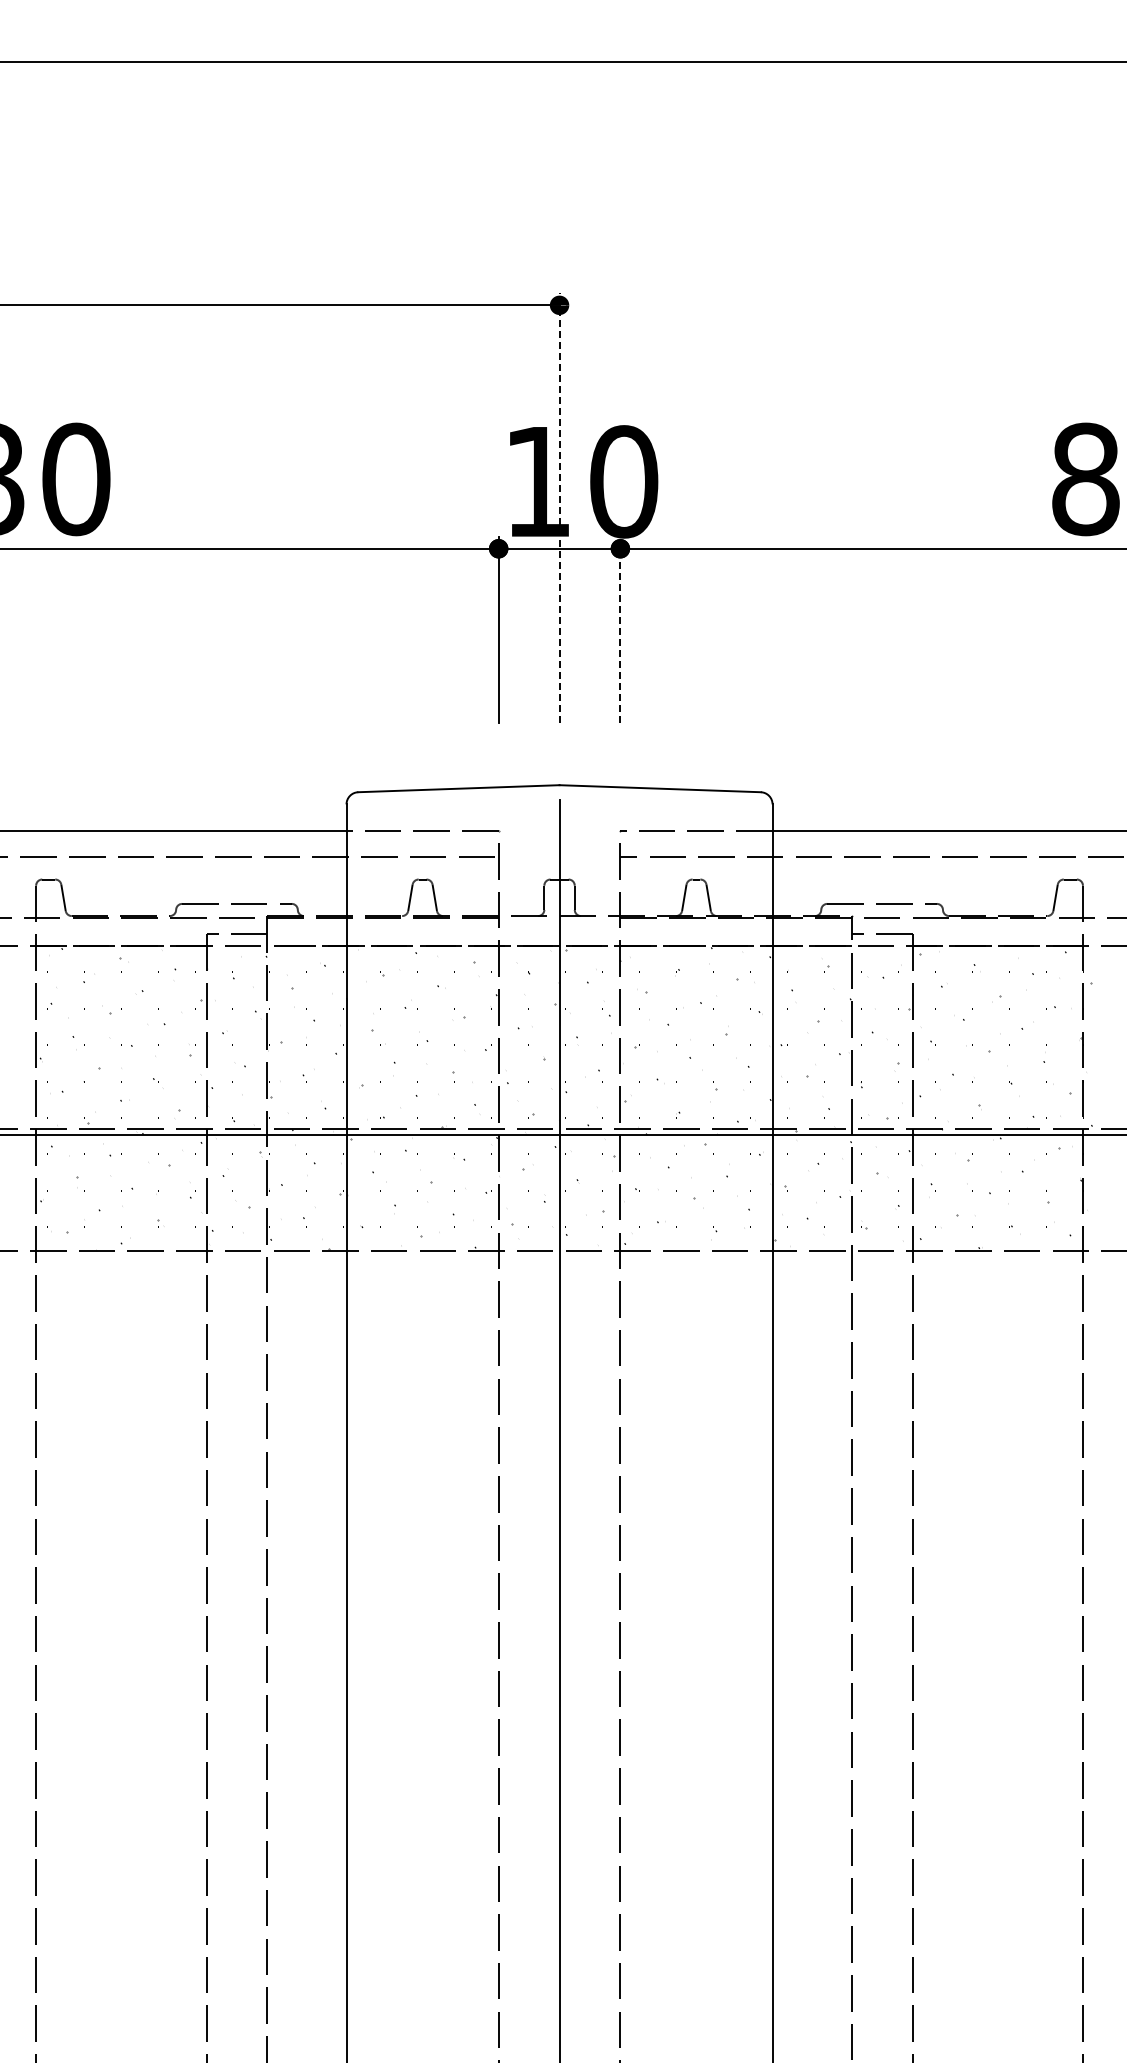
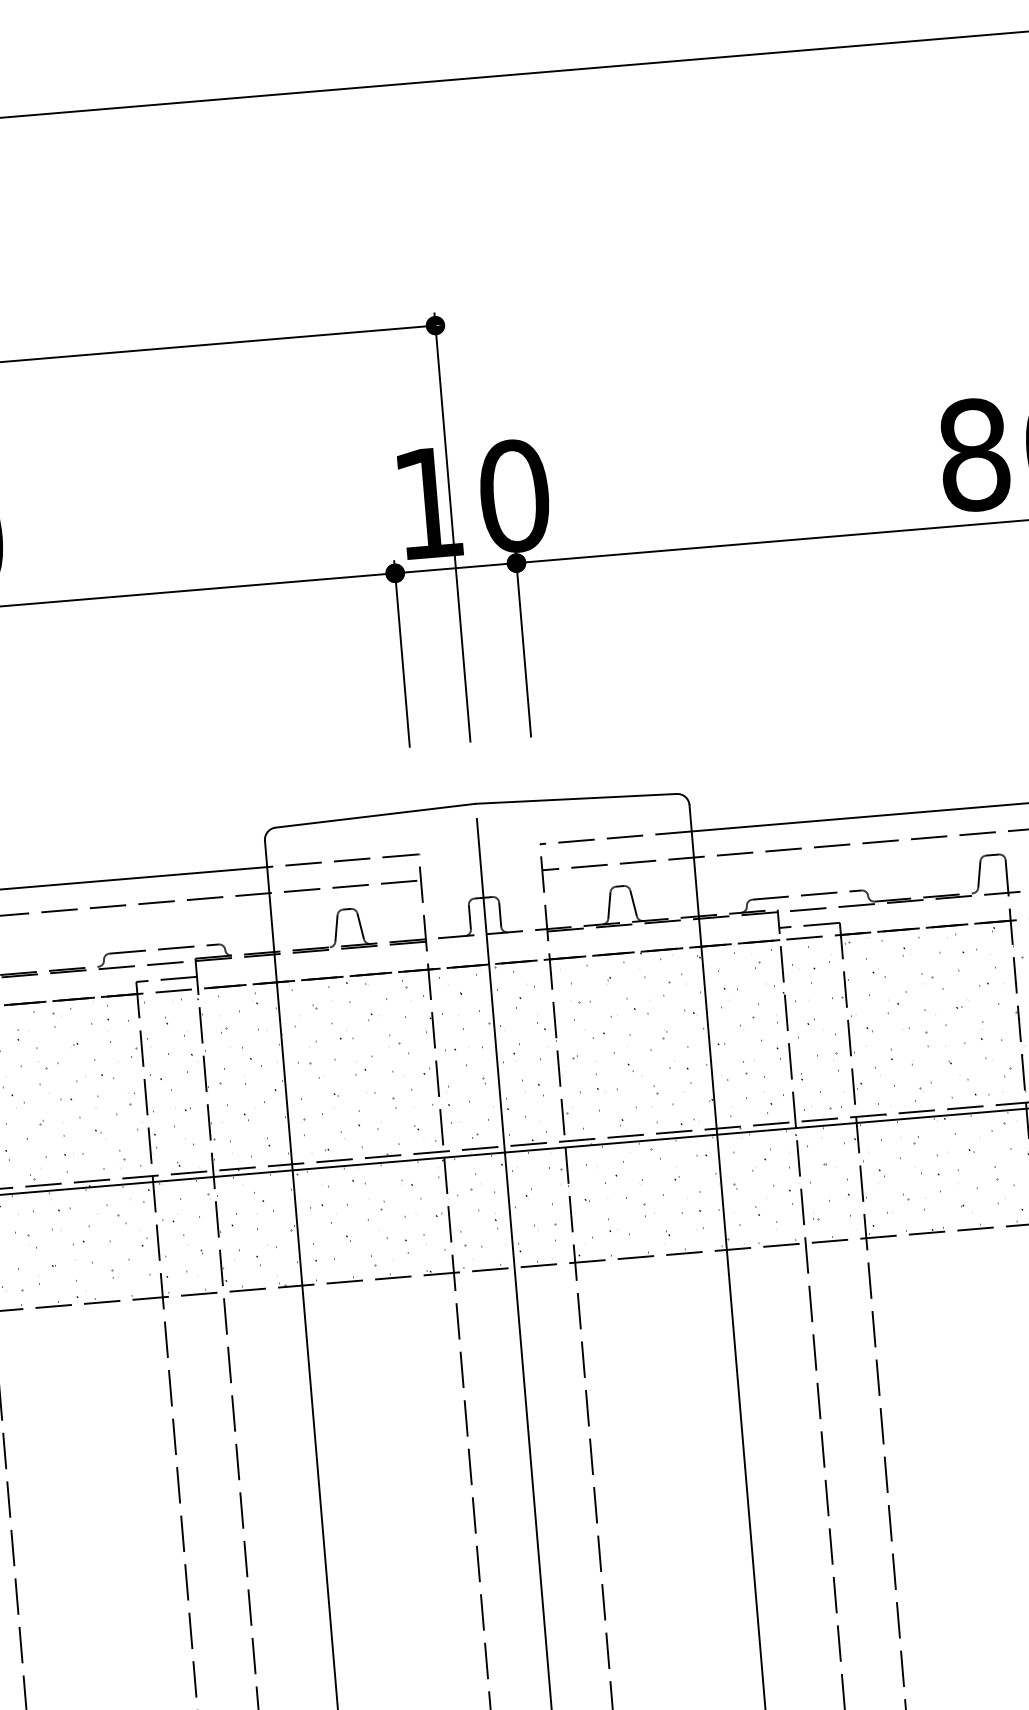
line: (559, 508) -> (452, 528), dashed -> solid
line: (620, 629) -> (523, 643), dashed -> solid

